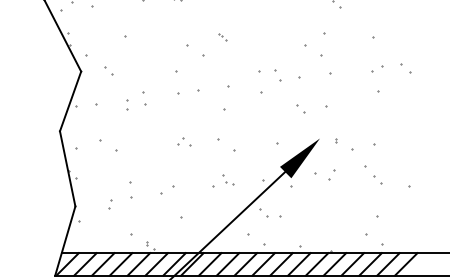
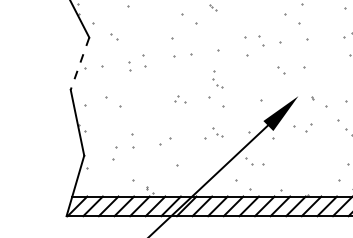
line: (70, 101) -> (79, 63), solid -> dashed
part: (228, 123) -> (218, 83), added
part: (110, 204) -> (114, 154), size x1.6

